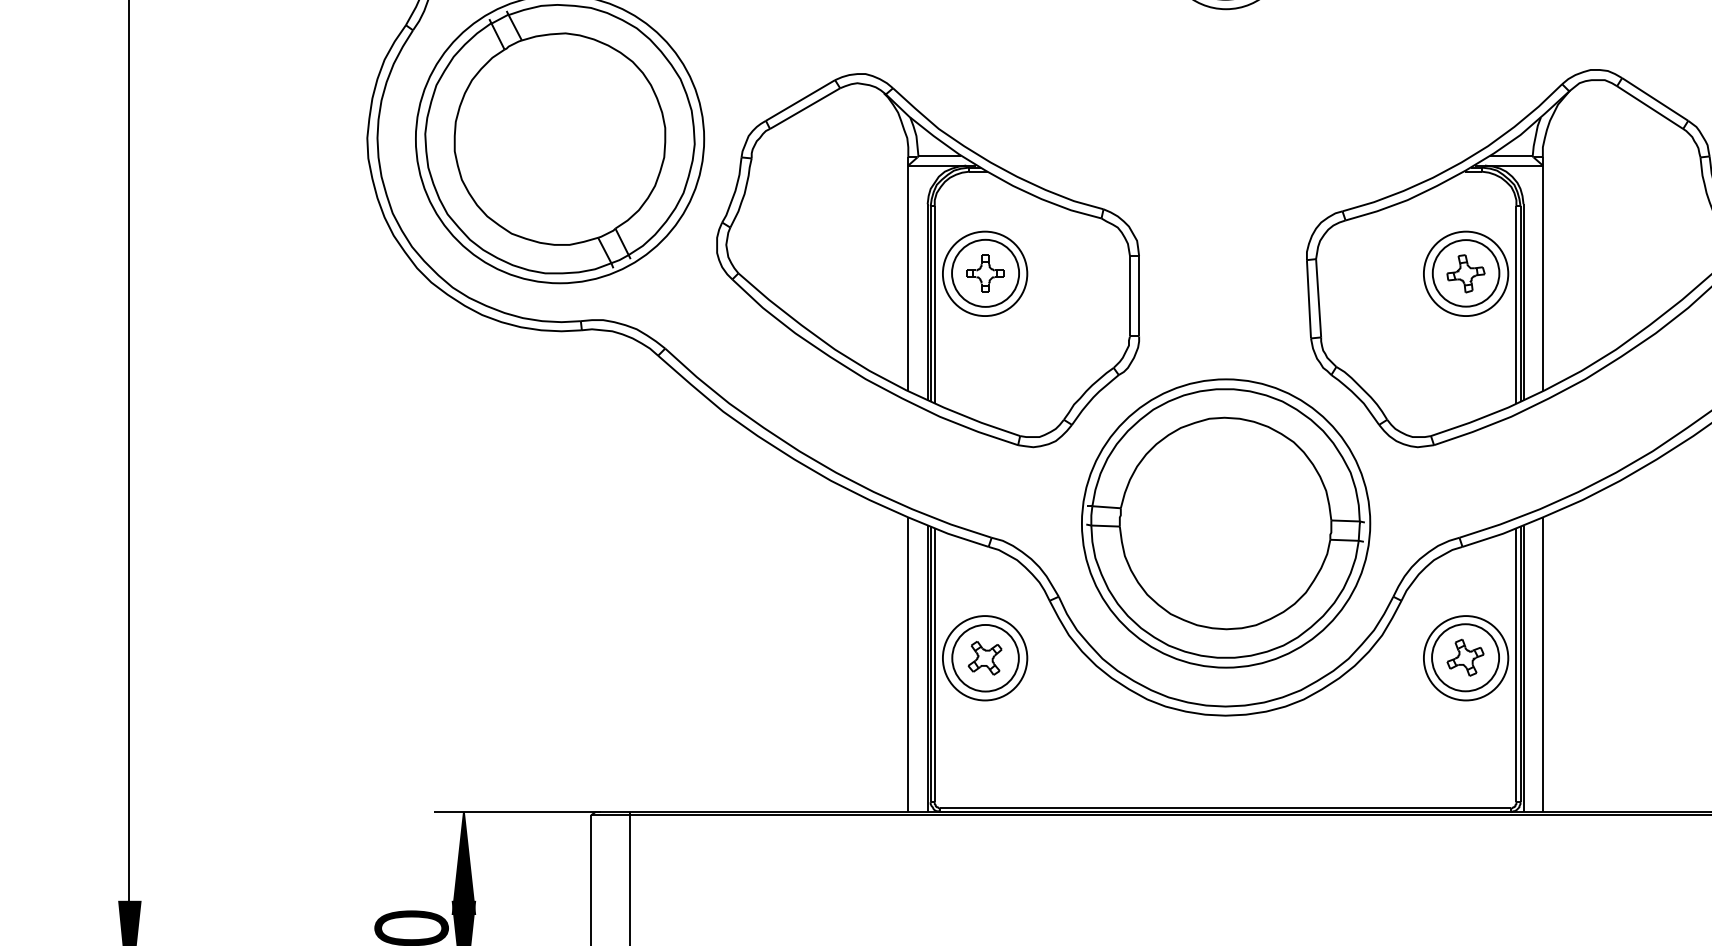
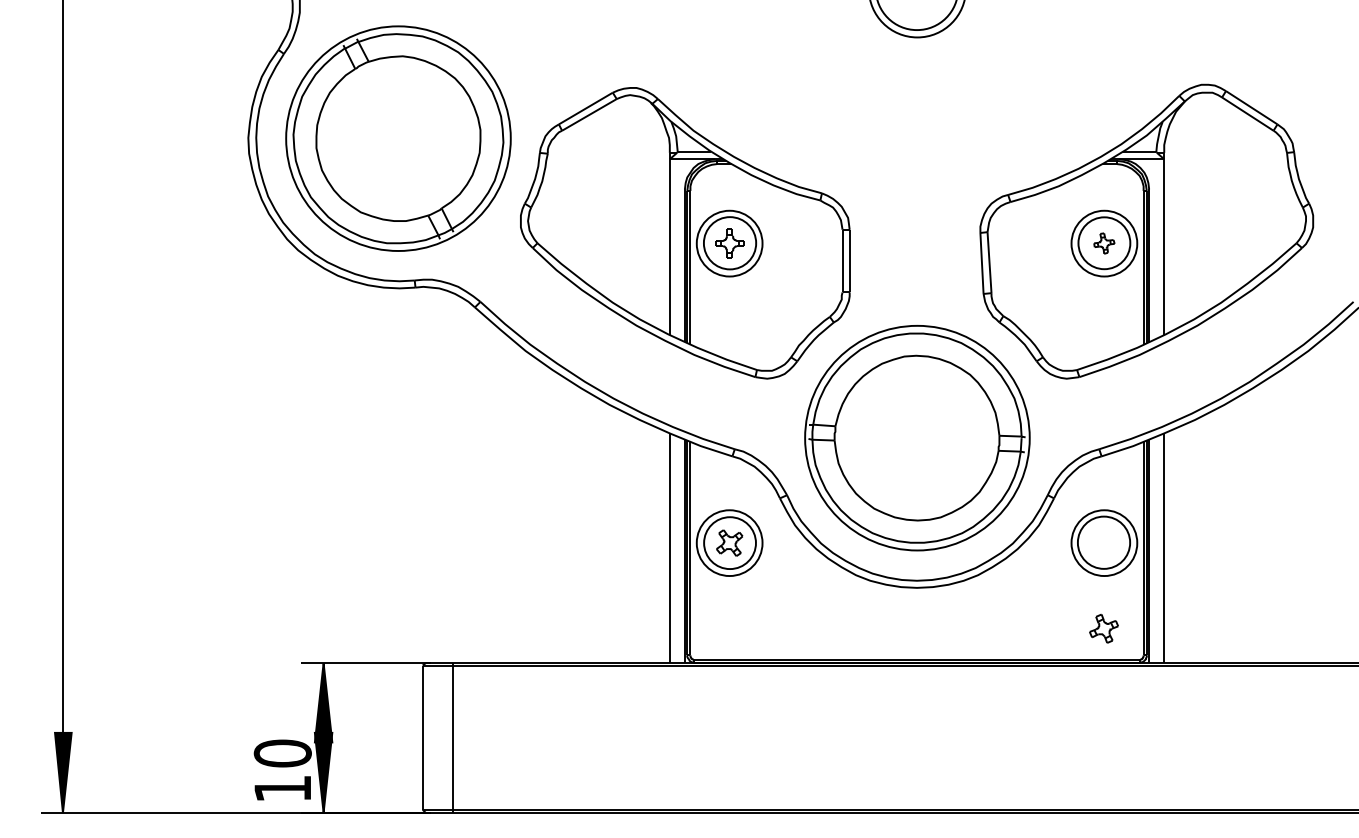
part: (1466, 273) -> (1104, 243), size x0.7
part: (1464, 657) -> (1103, 628), moved

